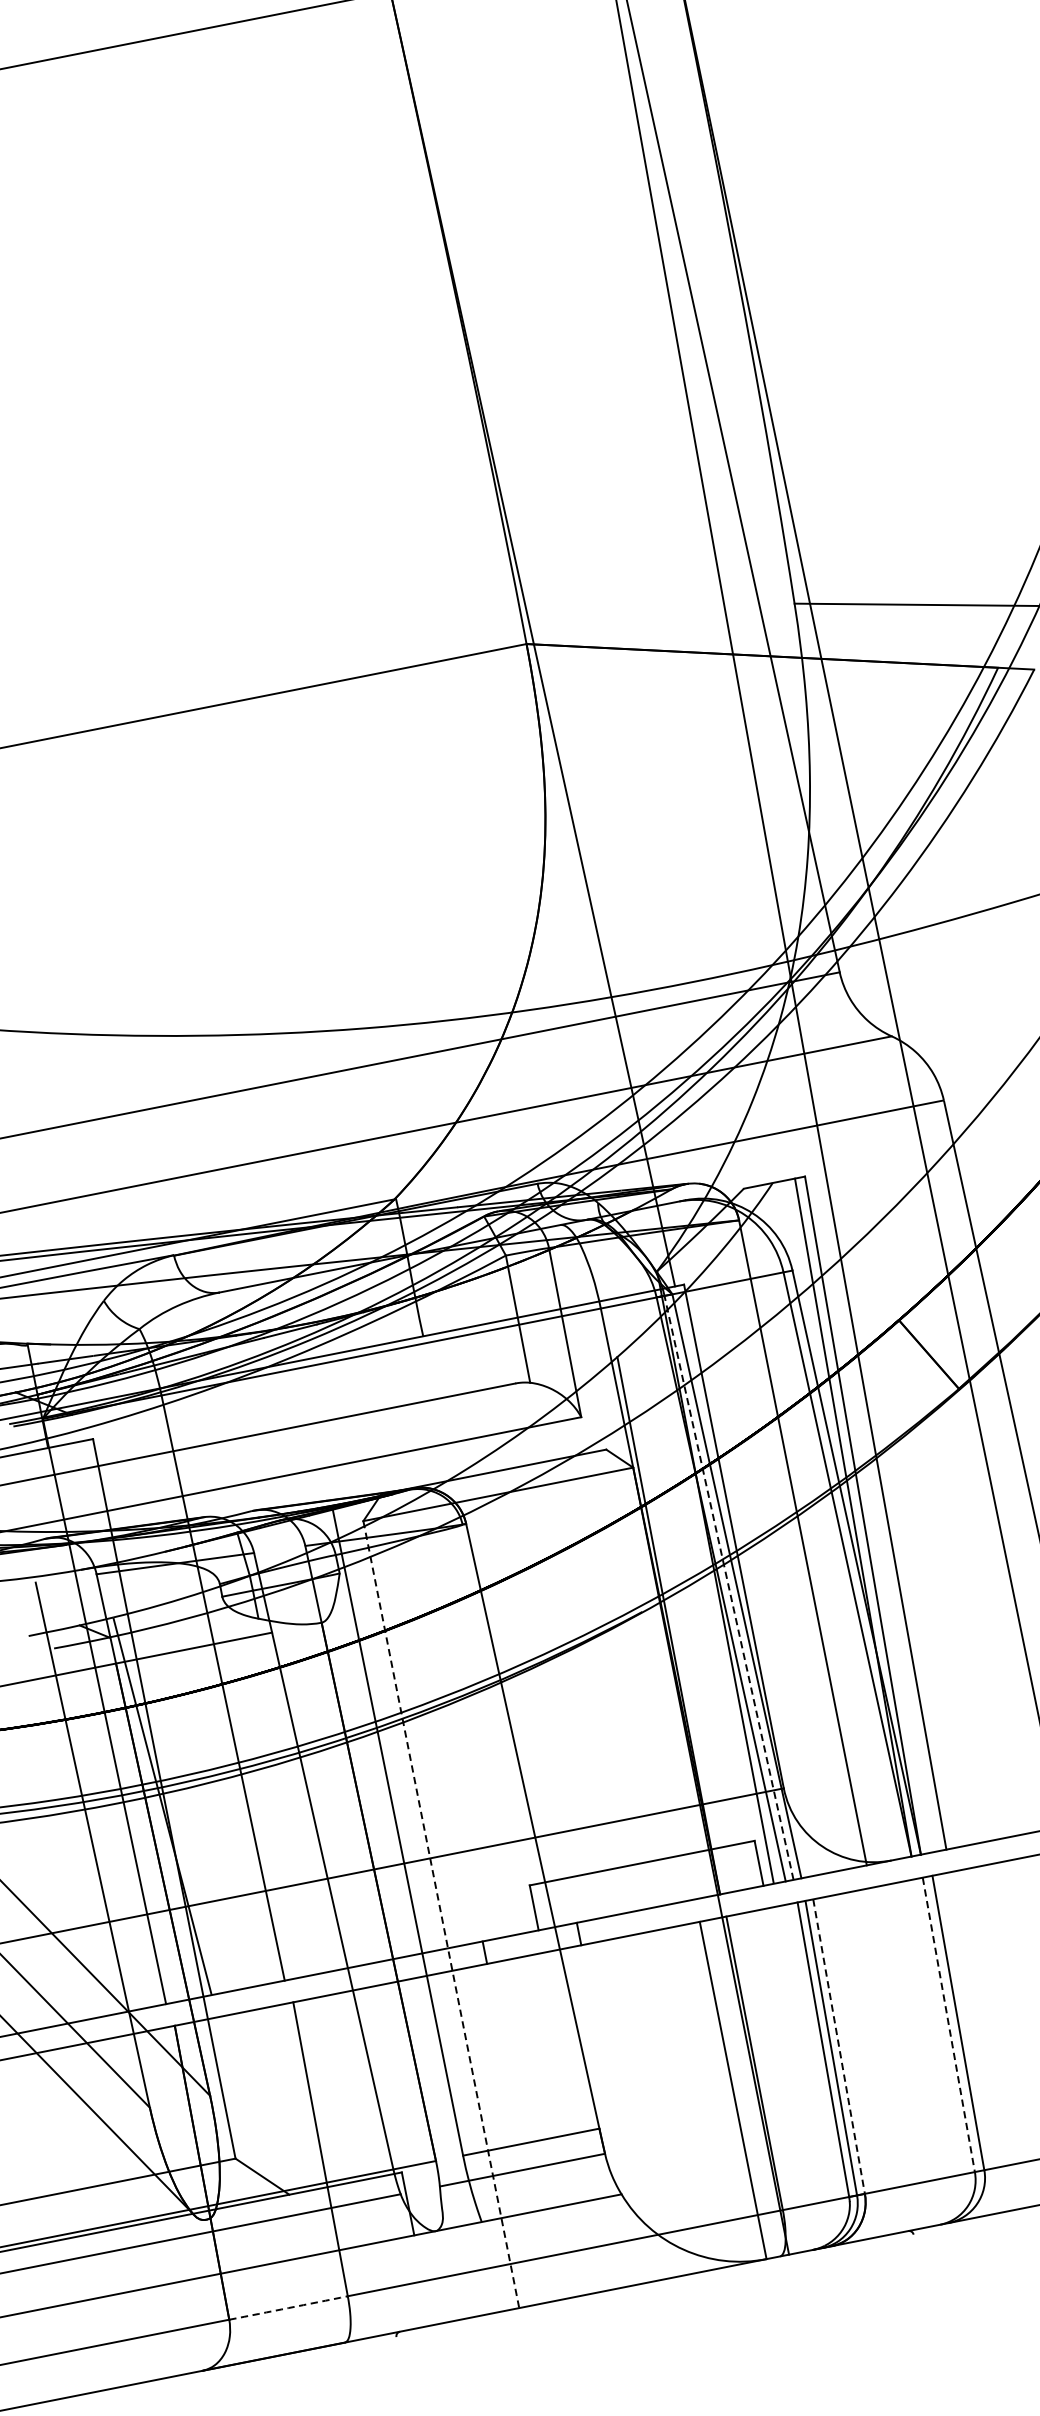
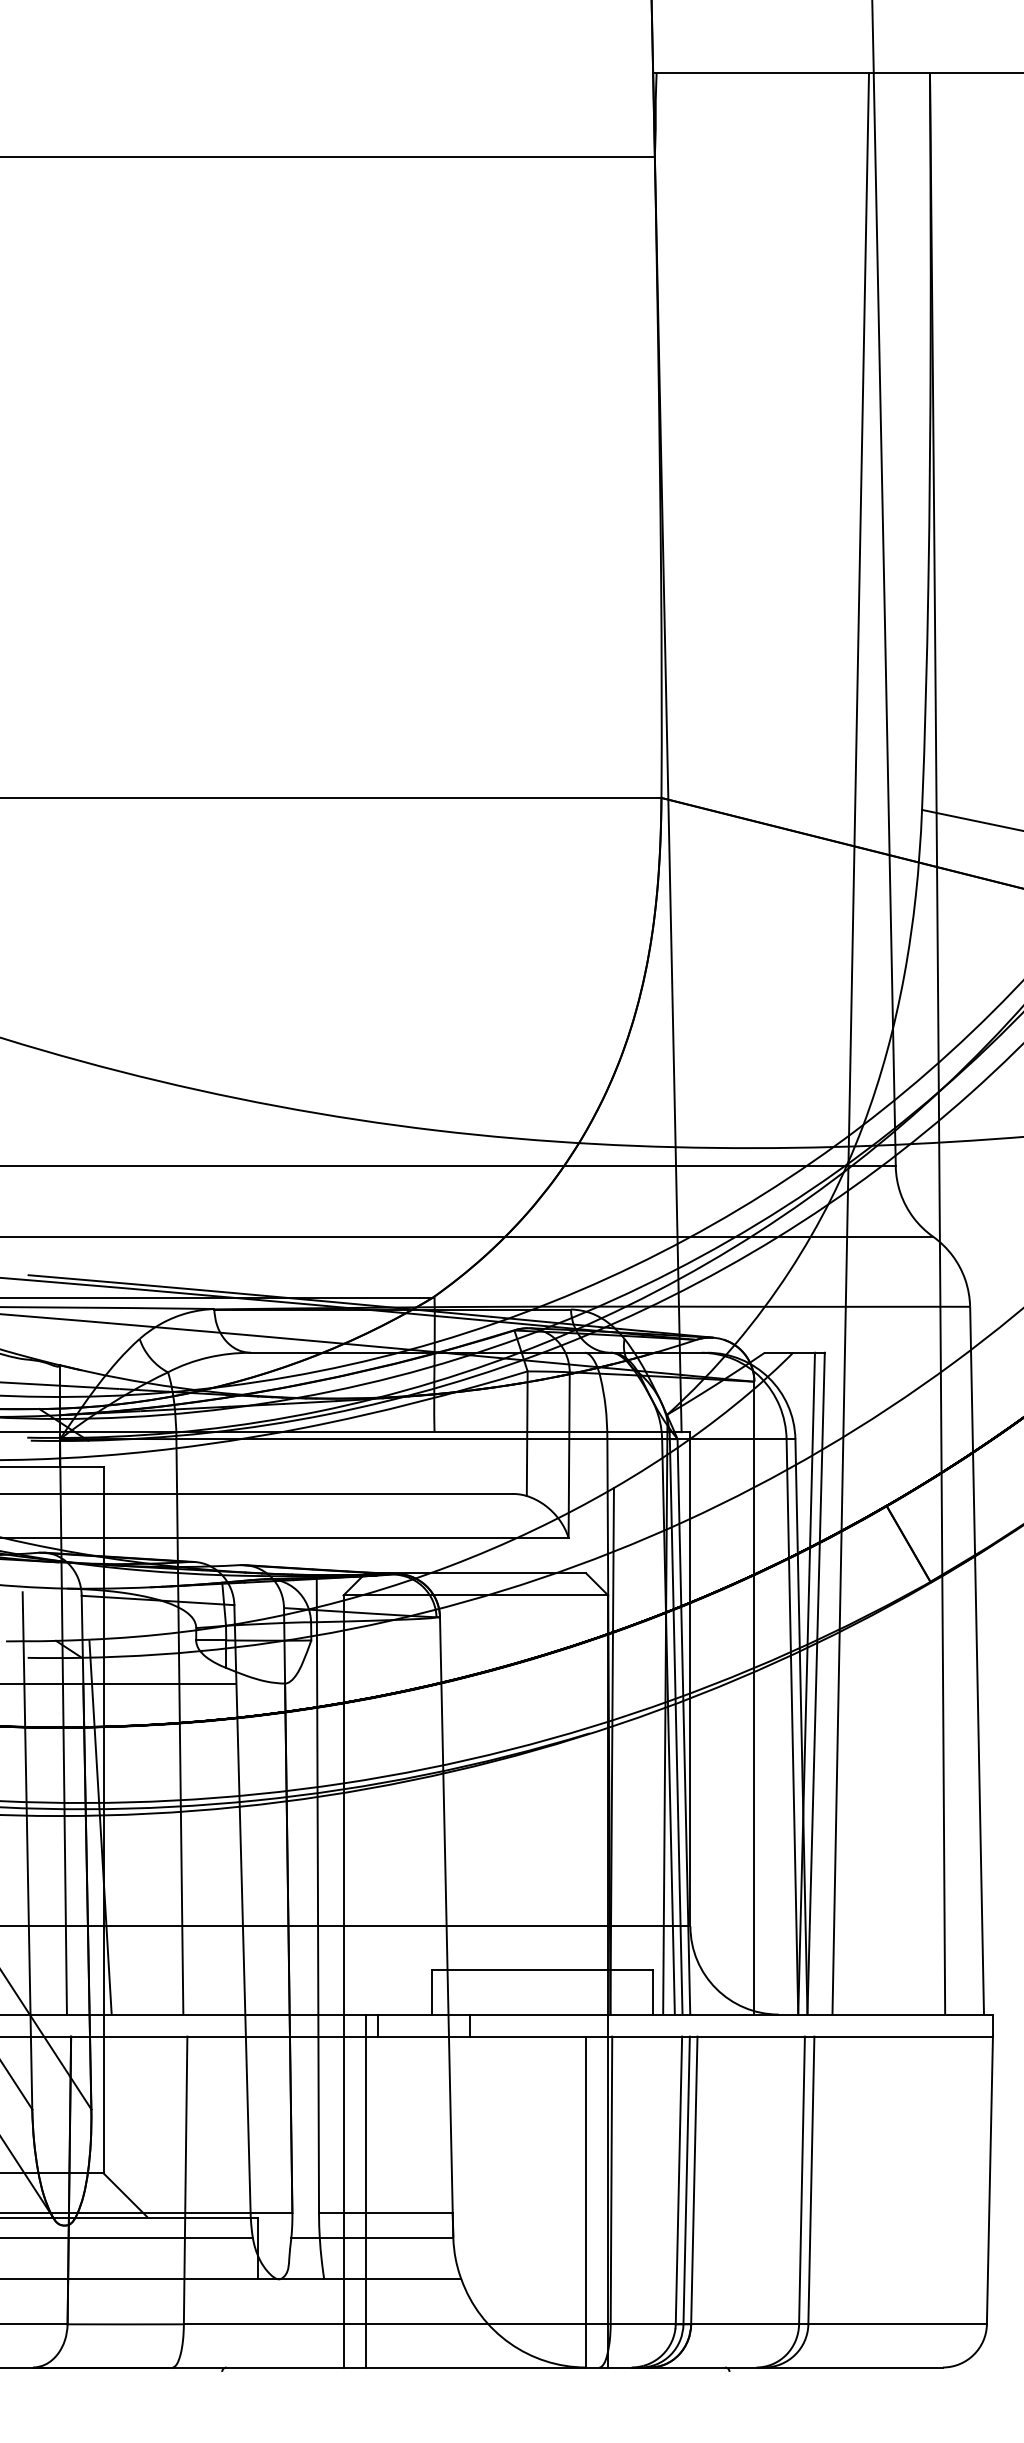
line: (729, 1587) -> (676, 1726), dashed -> solid
line: (441, 1914) -> (343, 1981), dashed -> solid
line: (949, 2024) -> (802, 2180), dashed -> solid
line: (839, 2046) -> (694, 2180), dashed -> solid
line: (505, 2123) -> (365, 2190), added
arc: (288, 2308) -> (125, 2324), dashed -> solid

